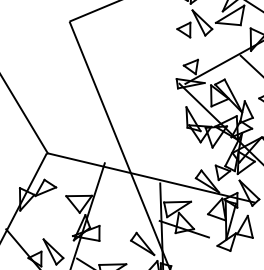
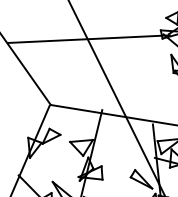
line: (95, 82) -> (88, 38), added

